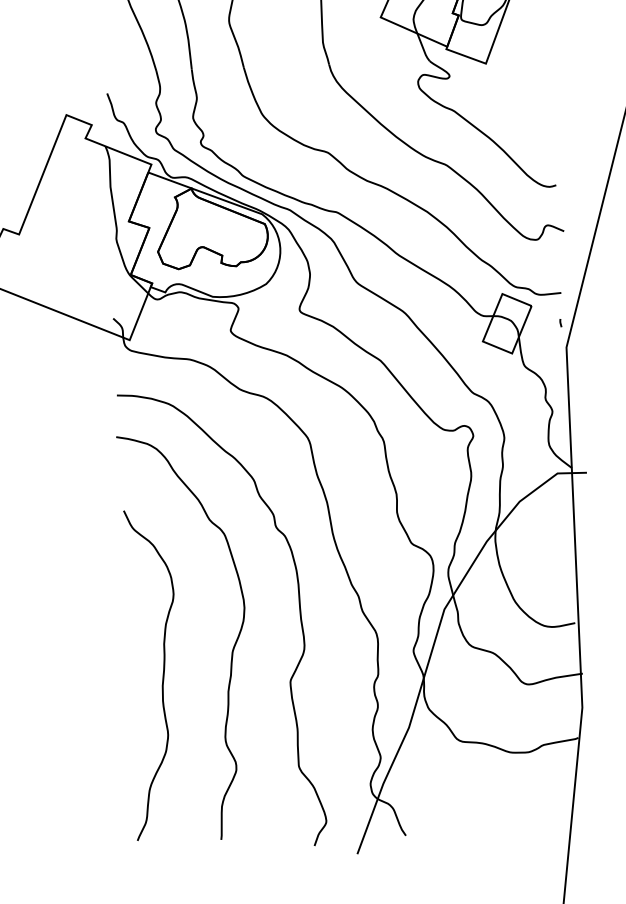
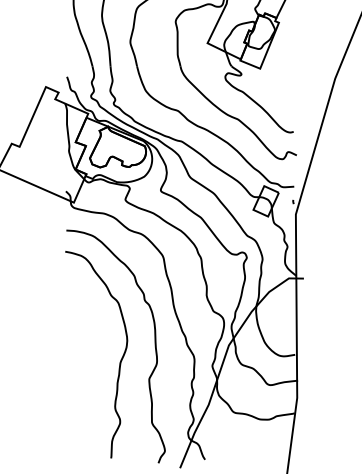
curve: (160, 677) -> (83, 374), removed

